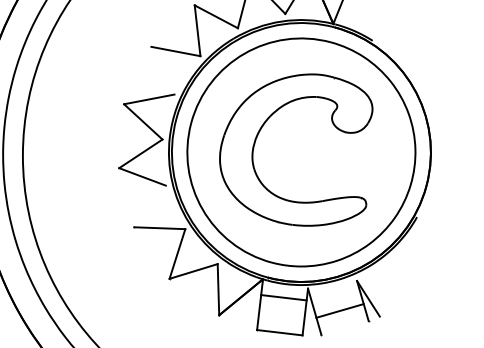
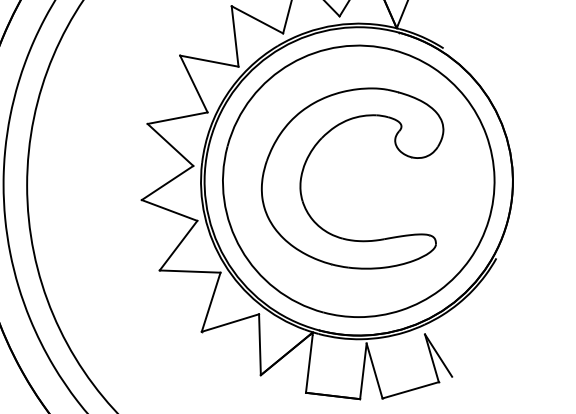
line: (162, 70) -> (193, 83), added
line: (149, 206) -> (177, 245), added
line: (283, 297) -> (332, 395), moved
line: (339, 310) -> (410, 389), moved

